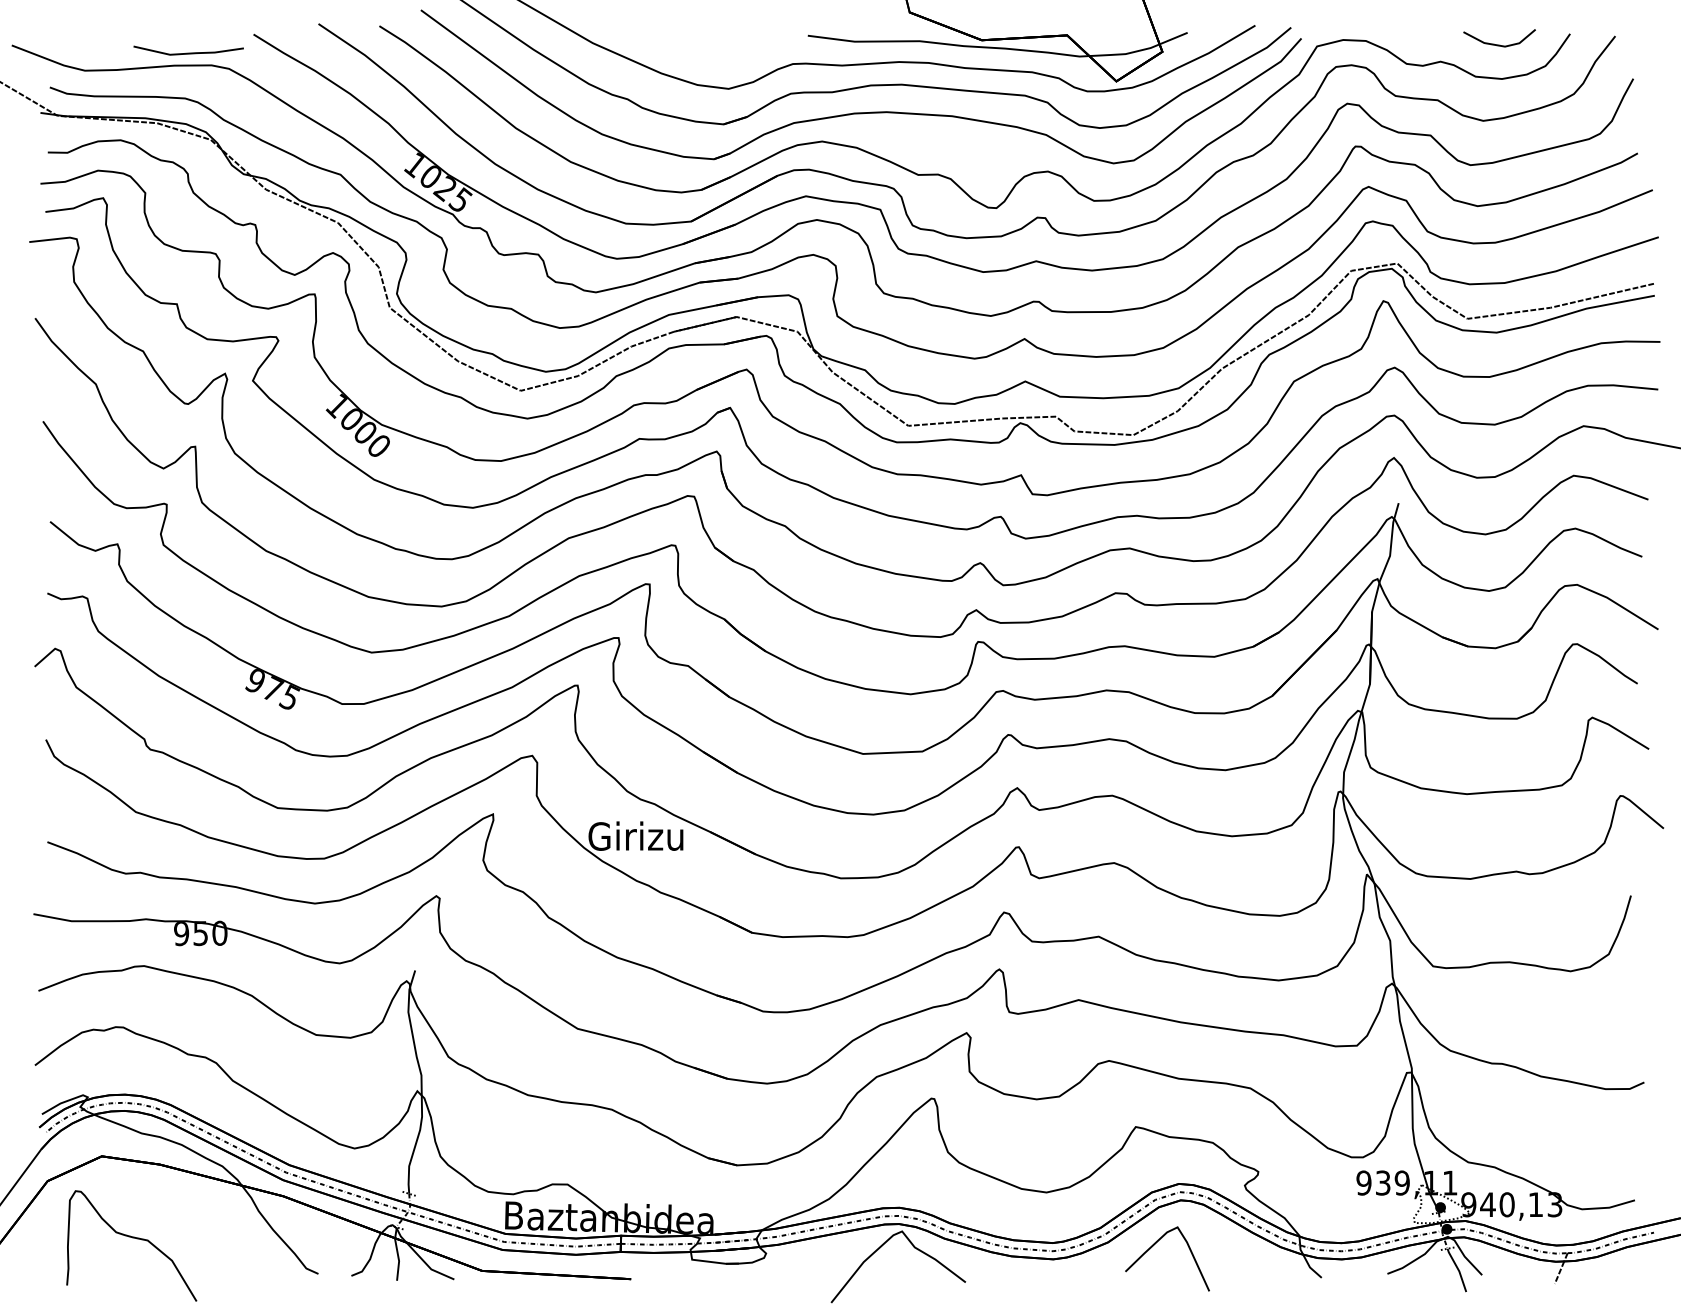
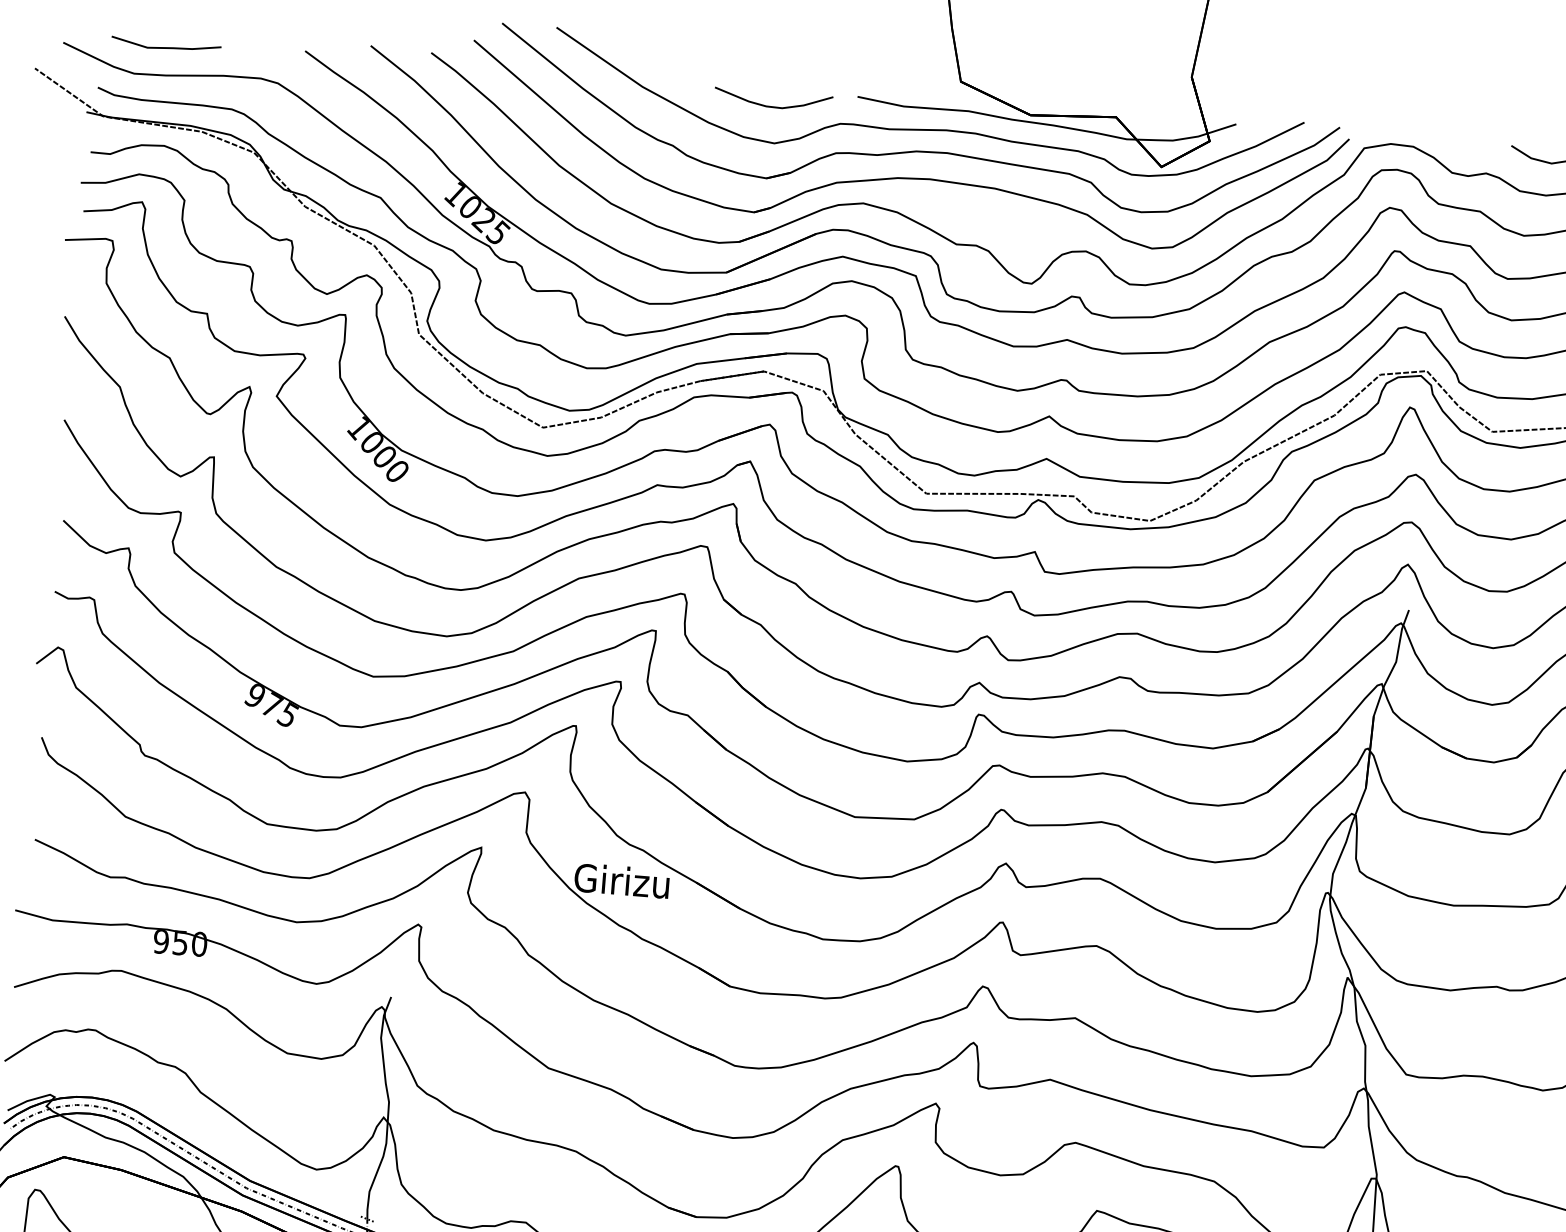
curve: (722, 51) -> (771, 105), added
line: (188, 52) -> (165, 46), moved

